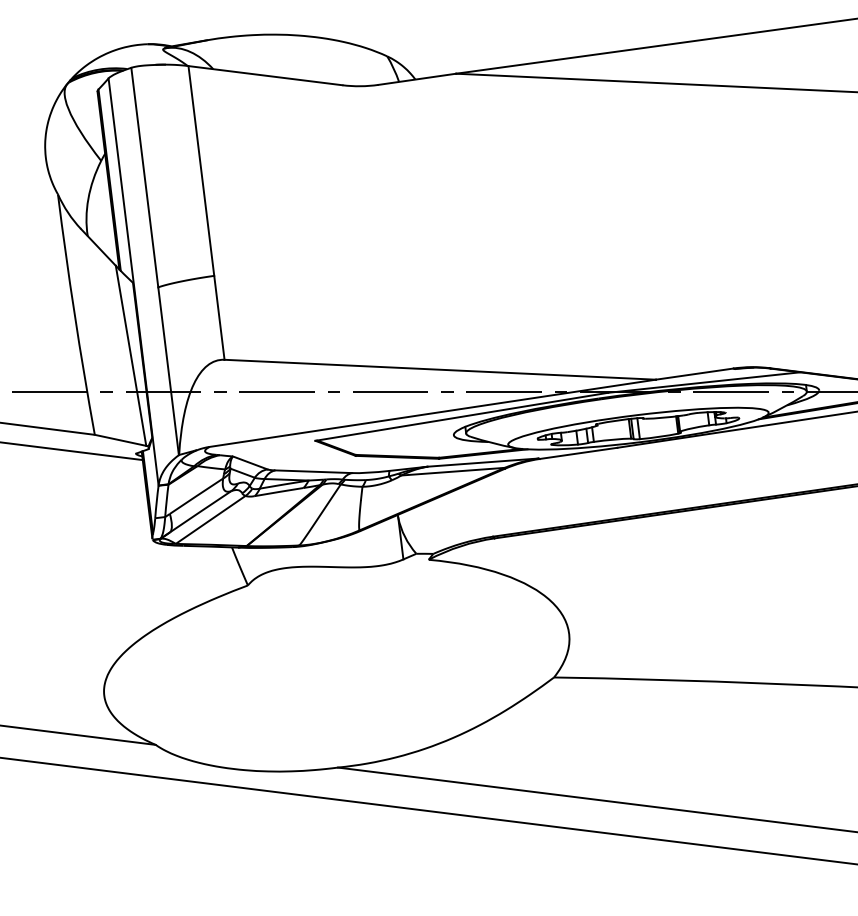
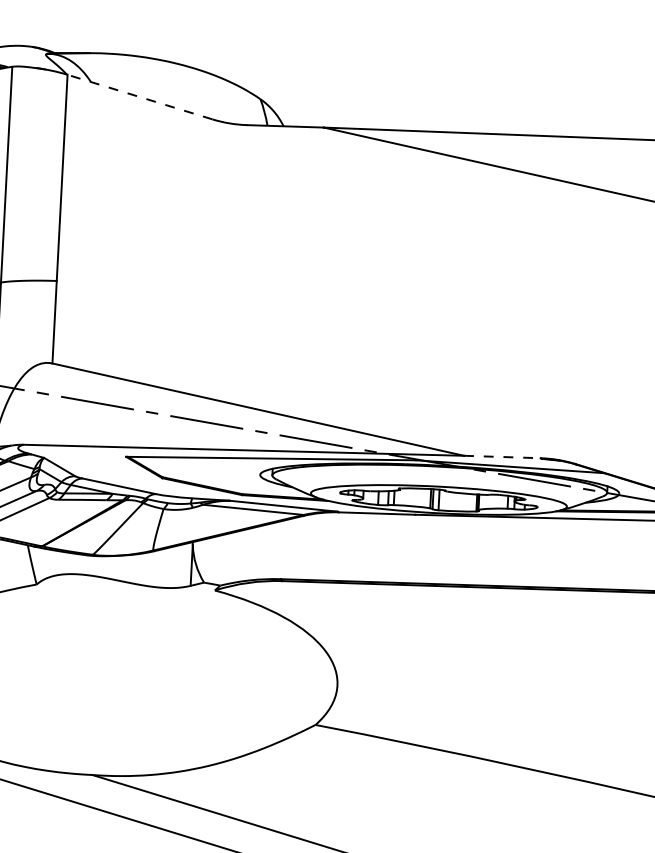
line: (265, 75) -> (140, 96), solid -> dashed
line: (695, 374) -> (502, 457), solid -> dashed

